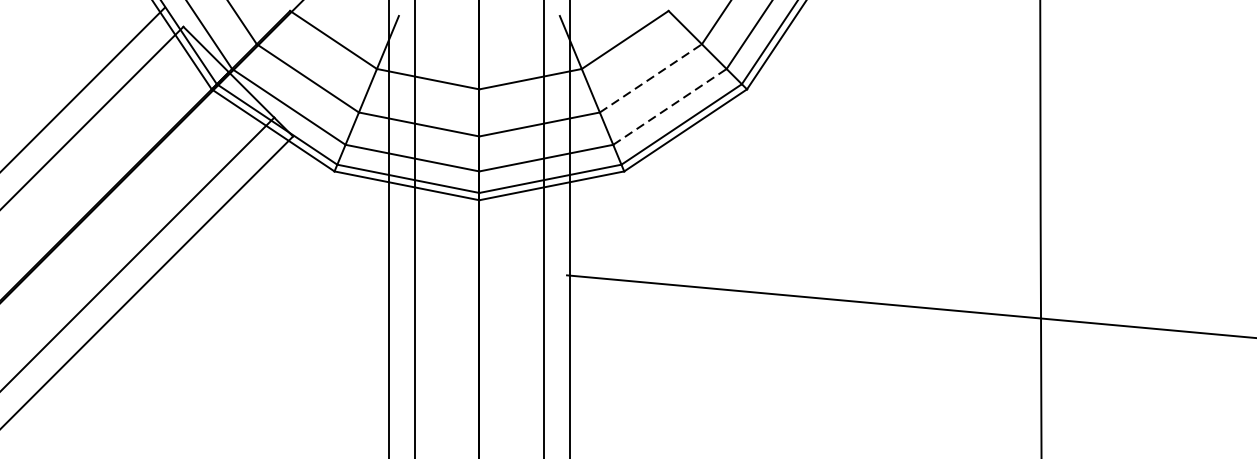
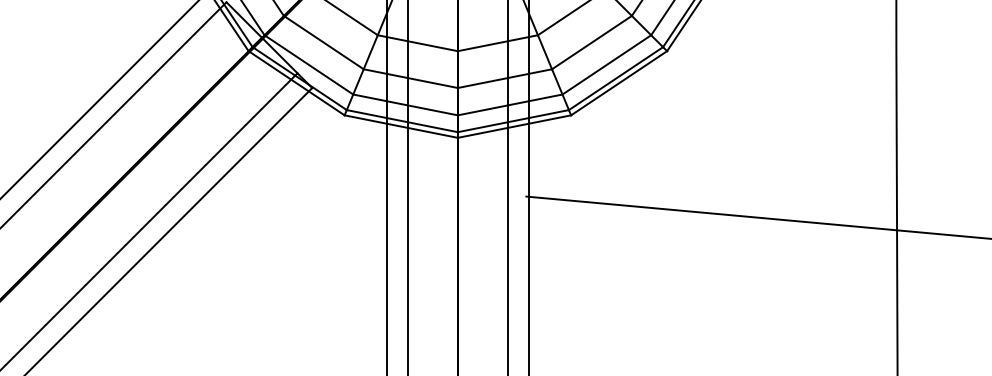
line: (651, 78) -> (592, 42), dashed -> solid
line: (670, 106) -> (607, 64), dashed -> solid

